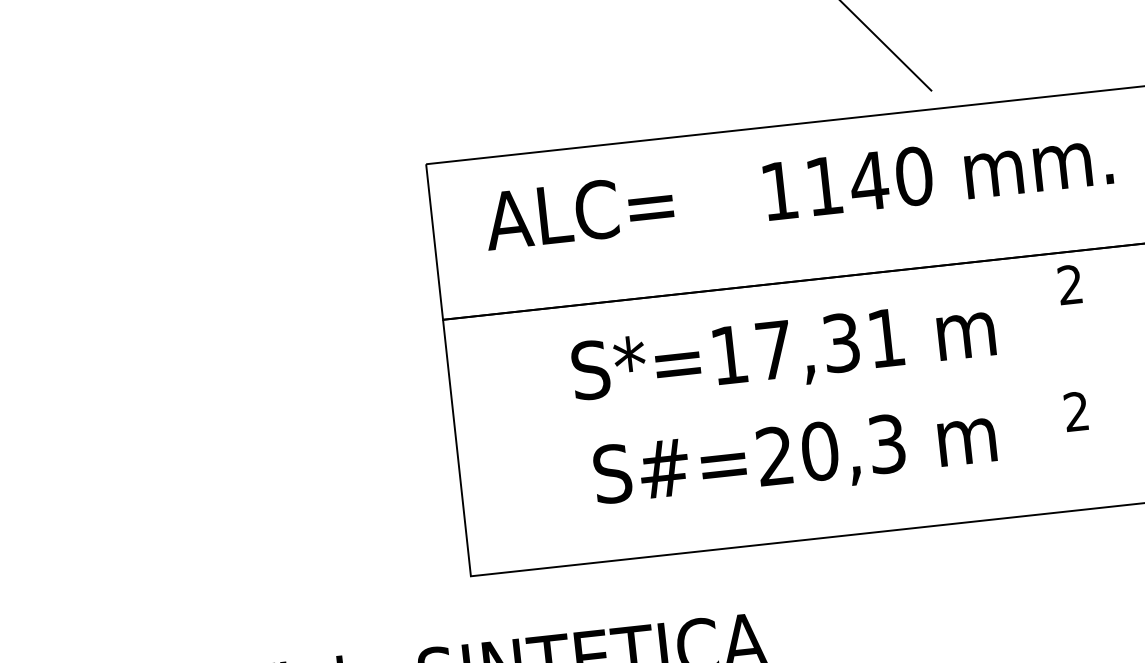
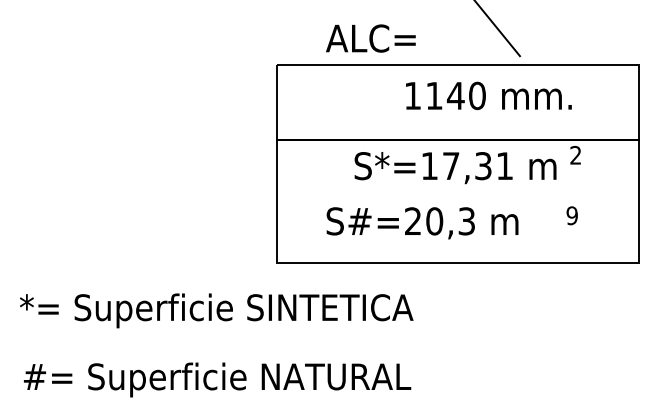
text: (937, 172) -> (488, 95), moved
text: (578, 211) -> (370, 38), moved
text: (783, 354) -> (455, 168), moved
text: (1074, 411) -> (571, 215), 2 -> 9
text: (795, 458) -> (422, 223), moved

